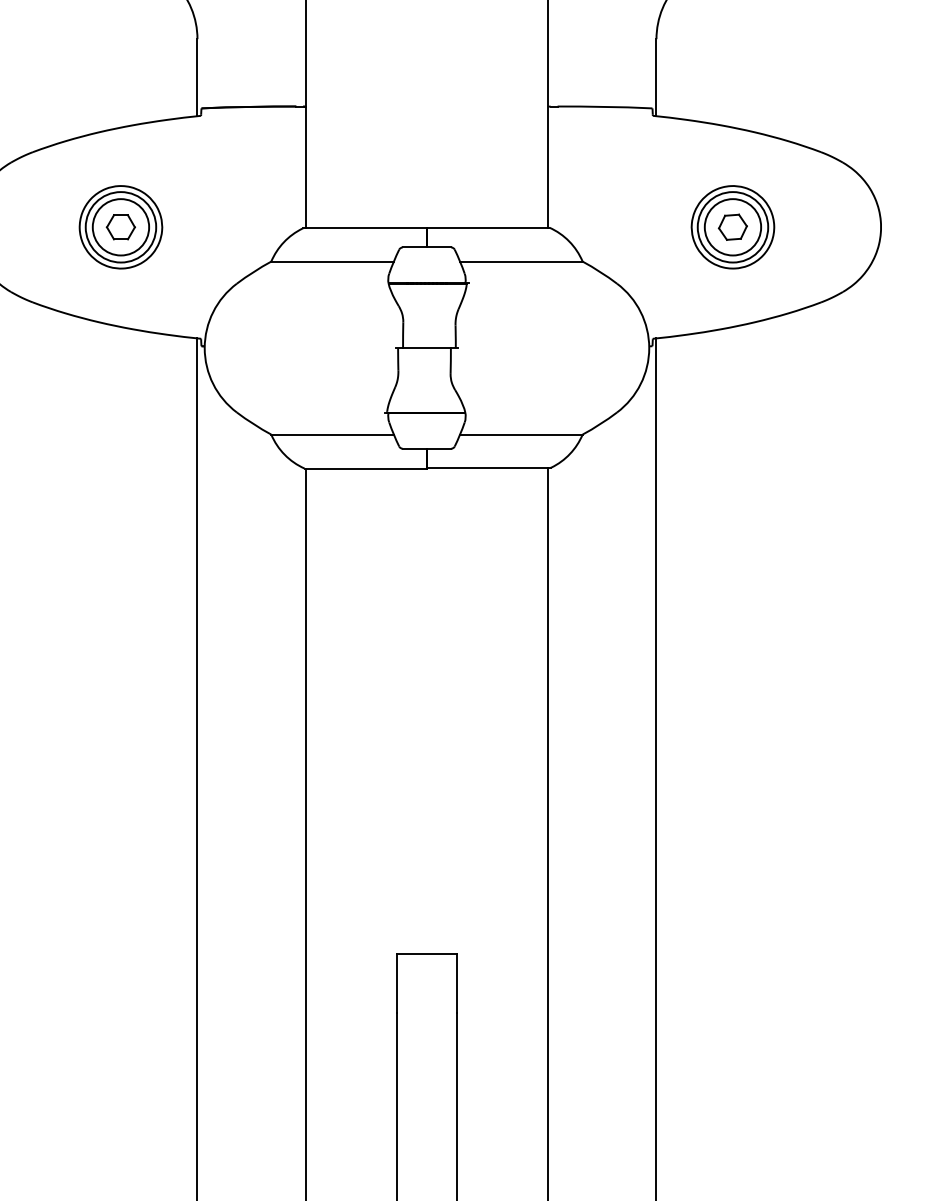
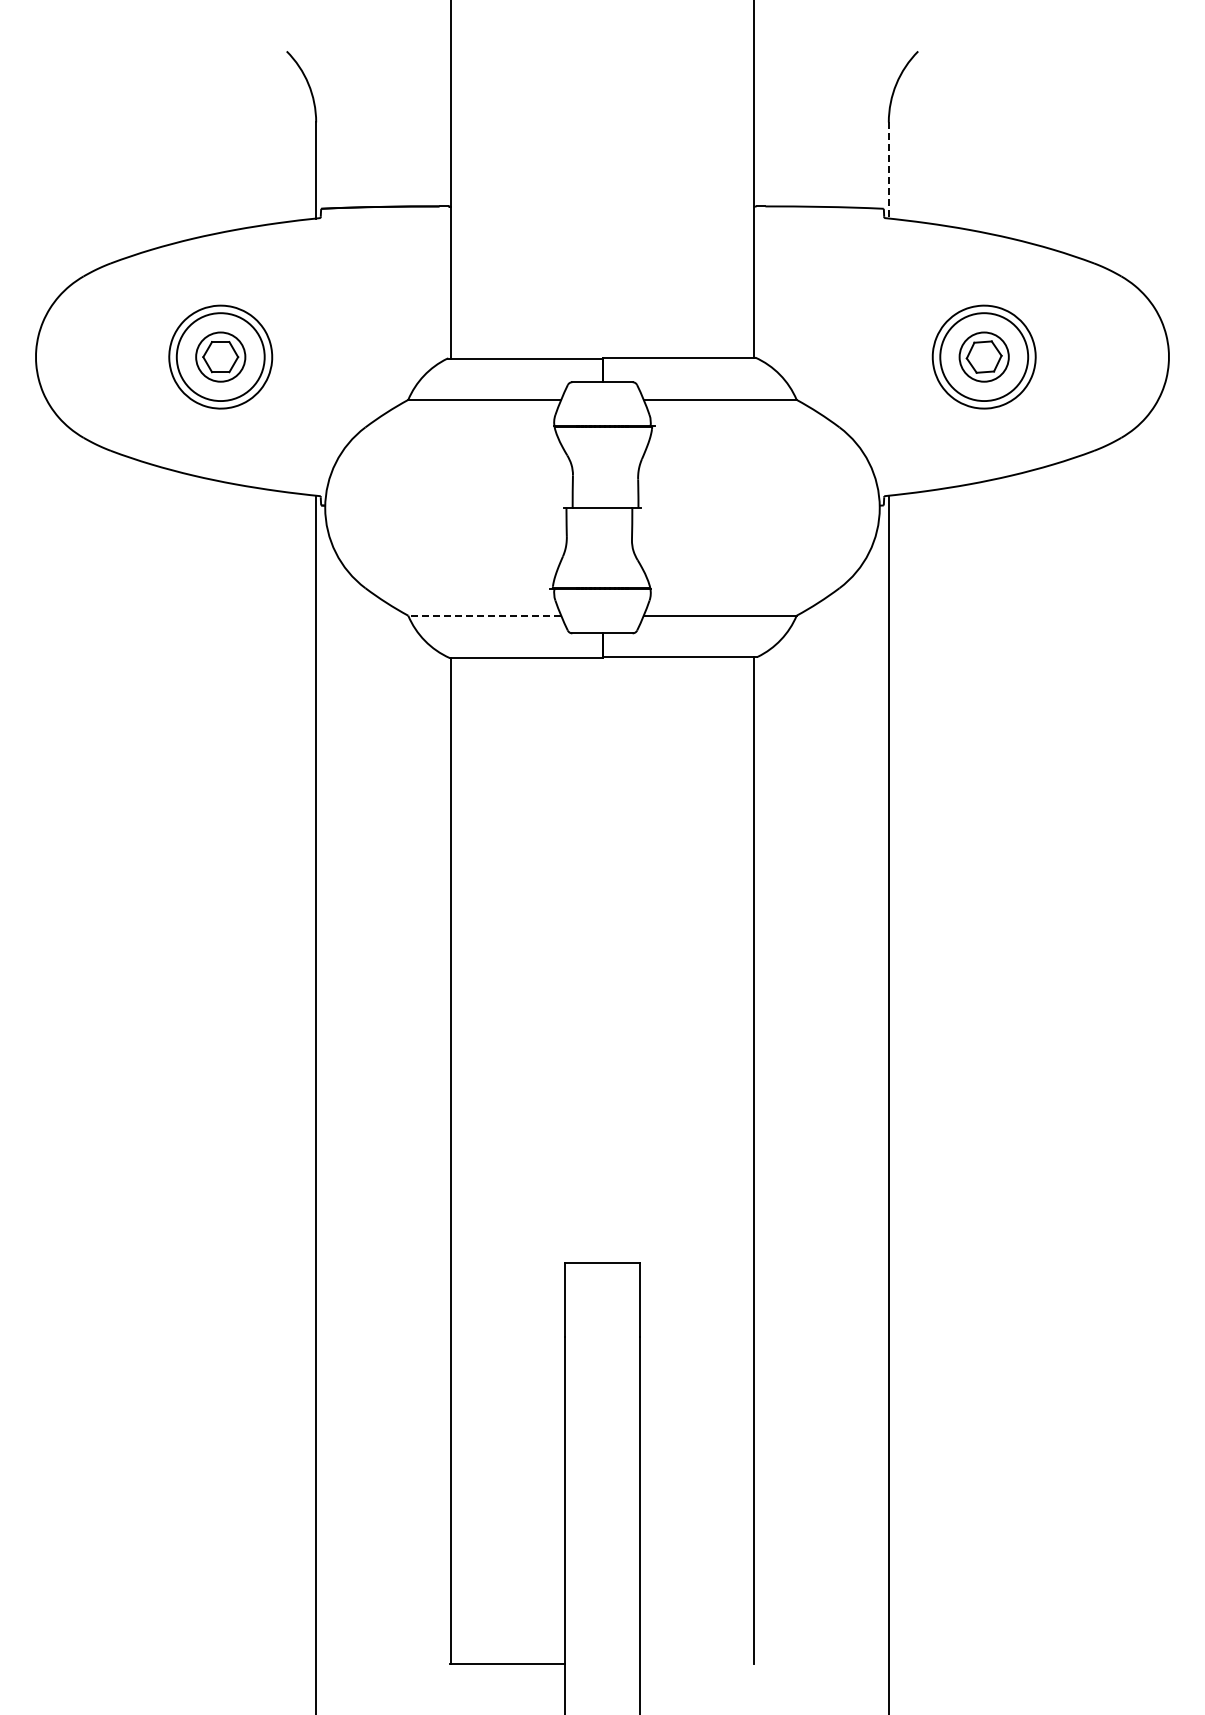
line: (656, 77) -> (888, 170), solid -> dashed
circle: (120, 226) -> (220, 356), size x0.7
circle: (733, 226) -> (984, 356), size x0.7
line: (332, 434) -> (484, 615), solid -> dashed

